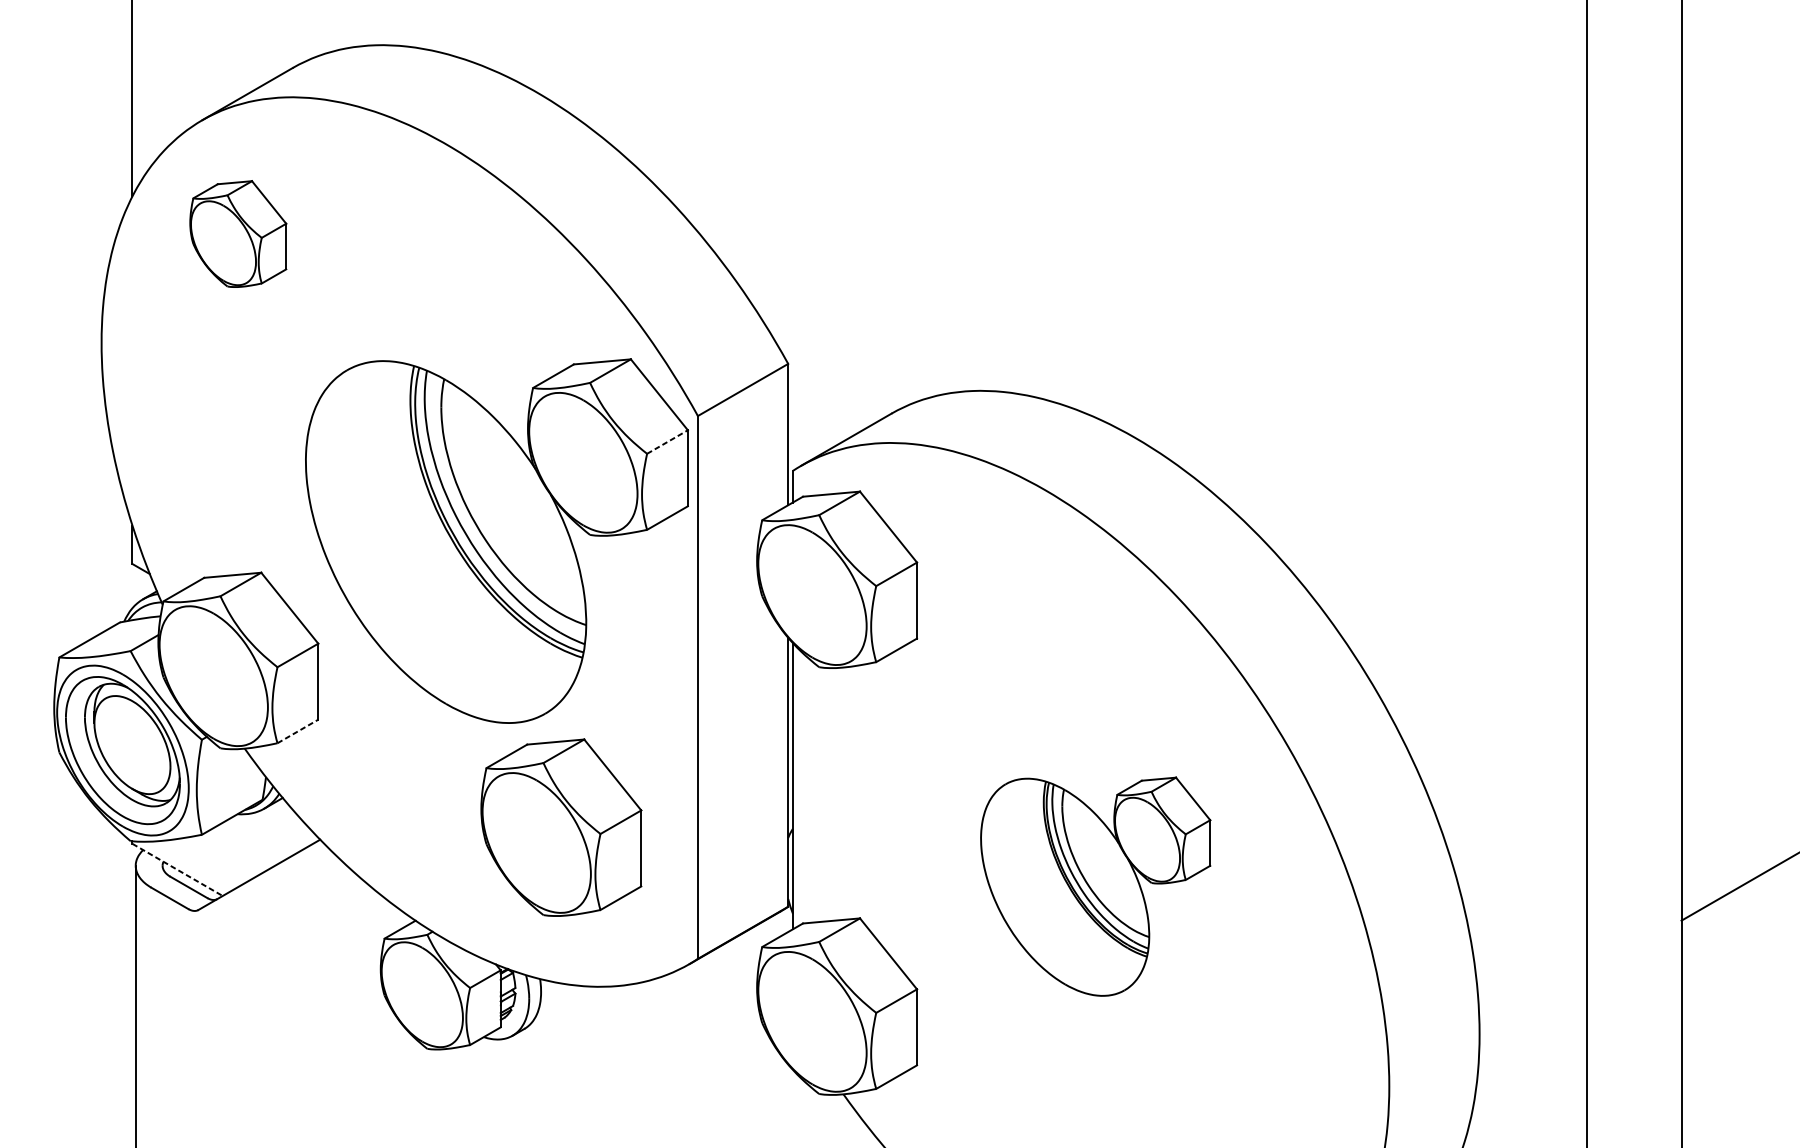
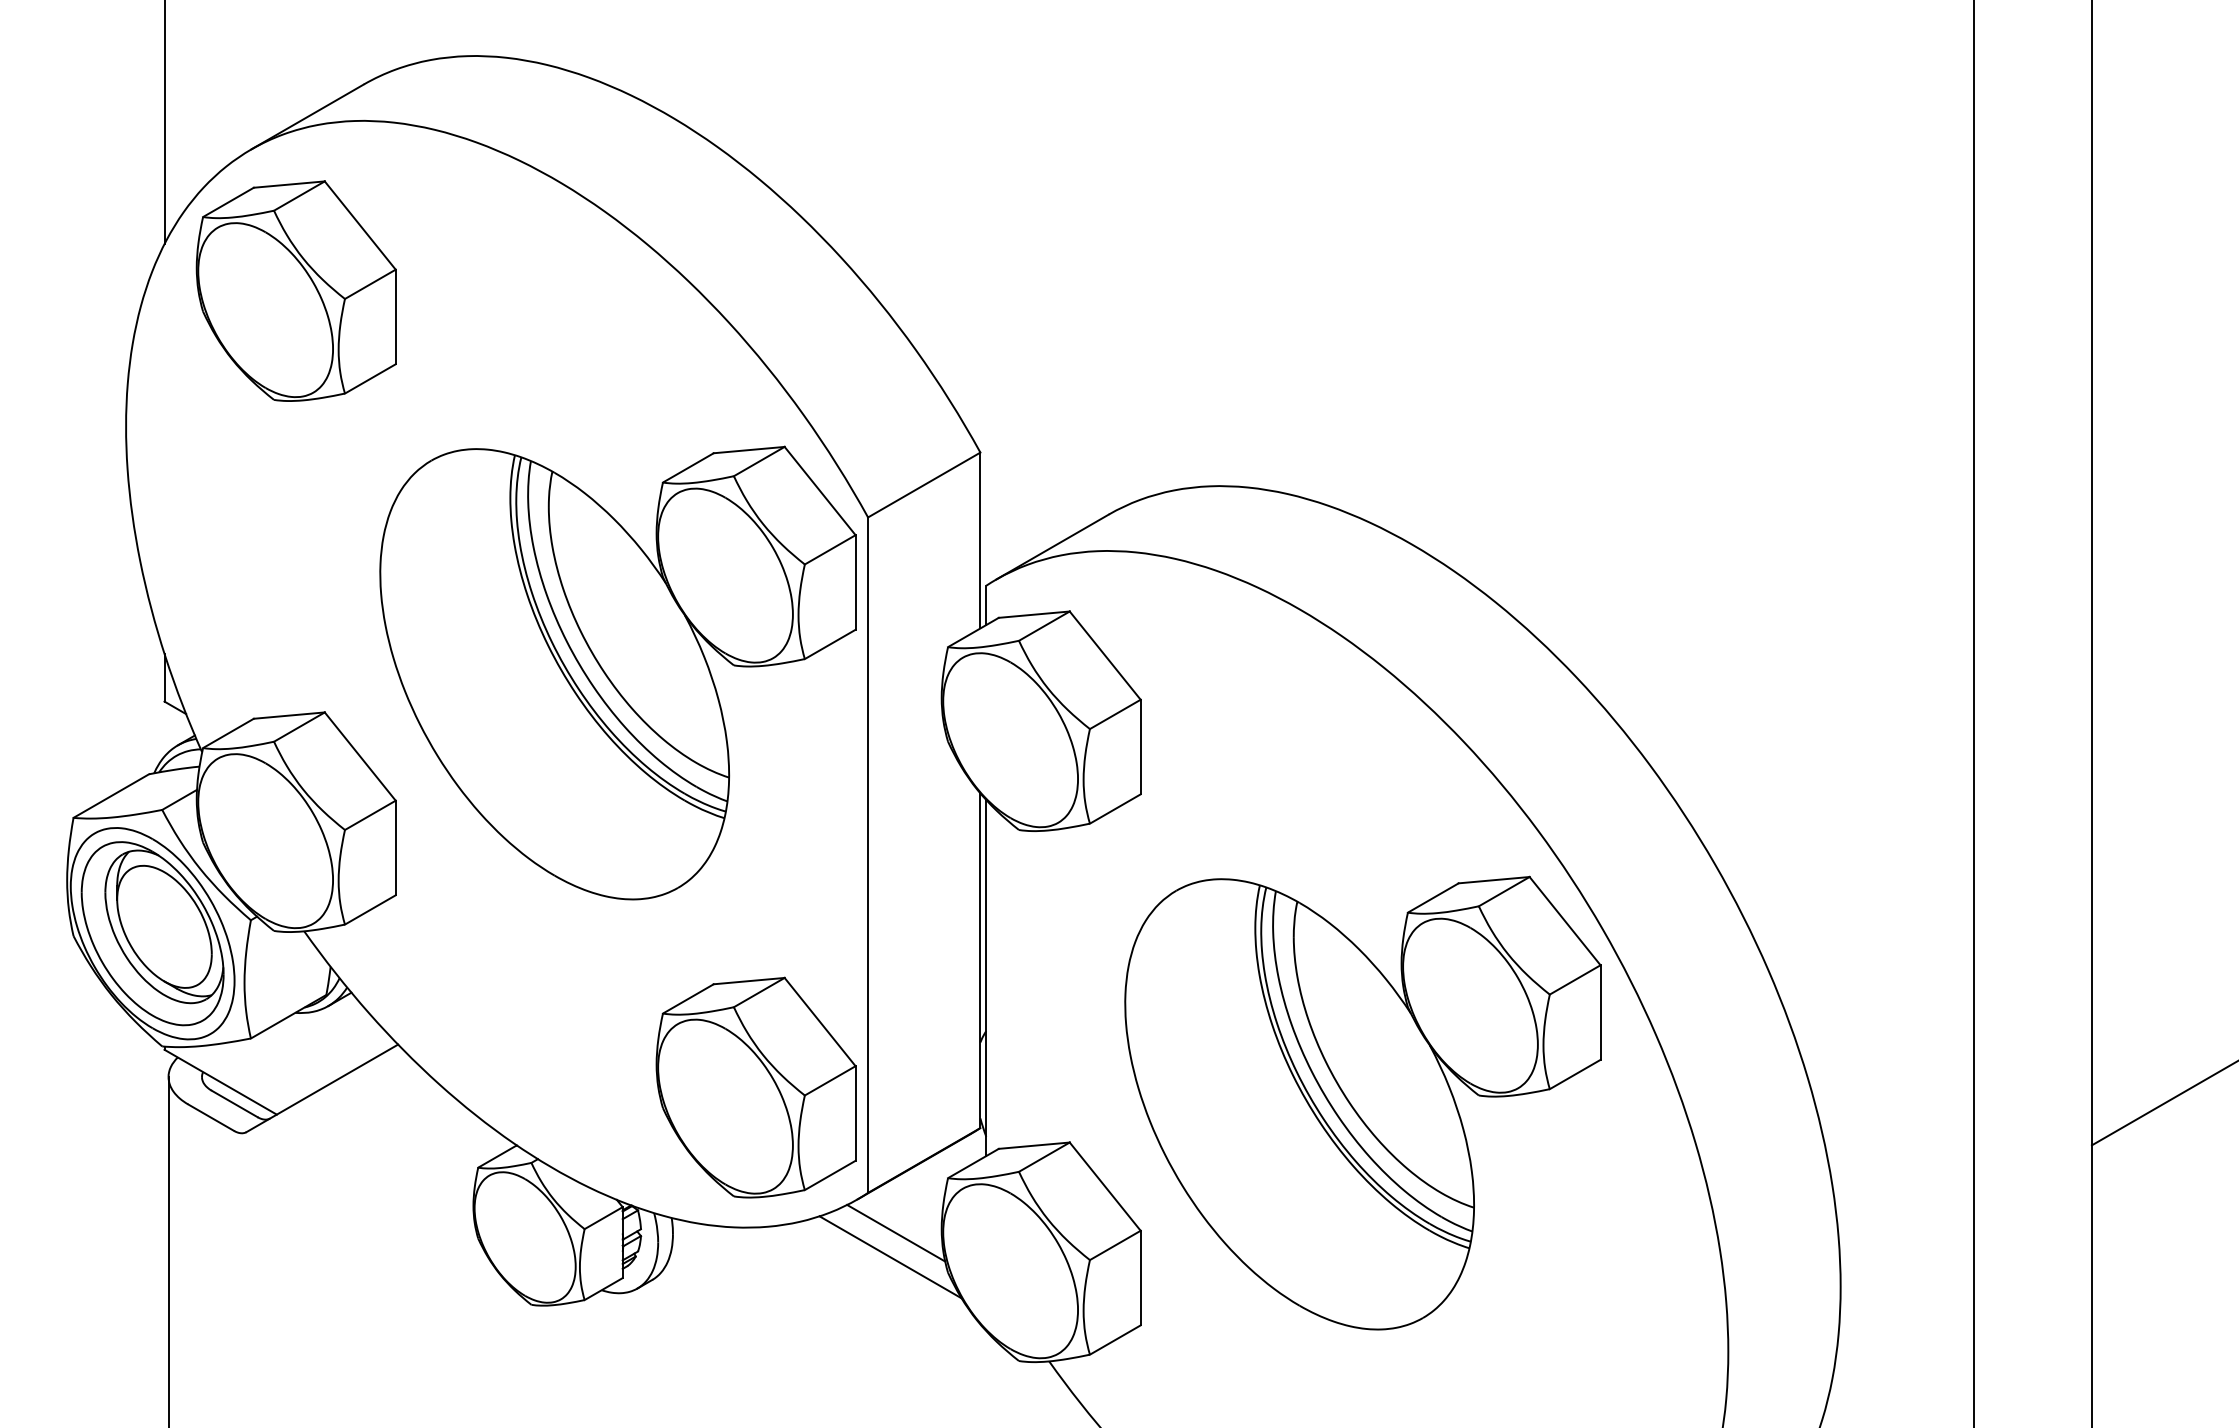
part: (237, 233) -> (295, 290), size x1.67
line: (667, 441) -> (830, 549), dashed -> solid
line: (298, 731) -> (370, 909), dashed -> solid
part: (560, 827) -> (755, 1087), moved
line: (177, 870) -> (220, 1082), dashed -> solid
part: (1095, 886) -> (1362, 1102), size x1.67
line: (720, 990) -> (896, 1232), added
line: (715, 1010) -> (890, 1257), added

